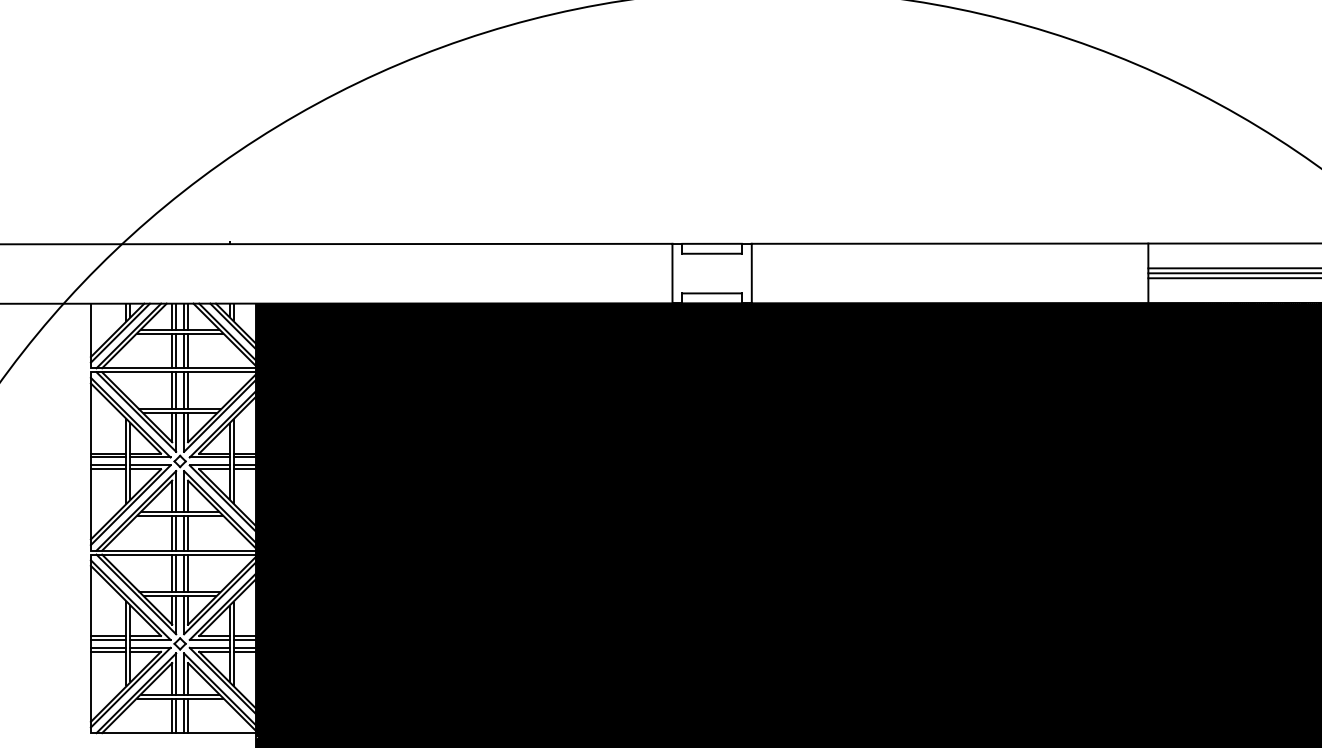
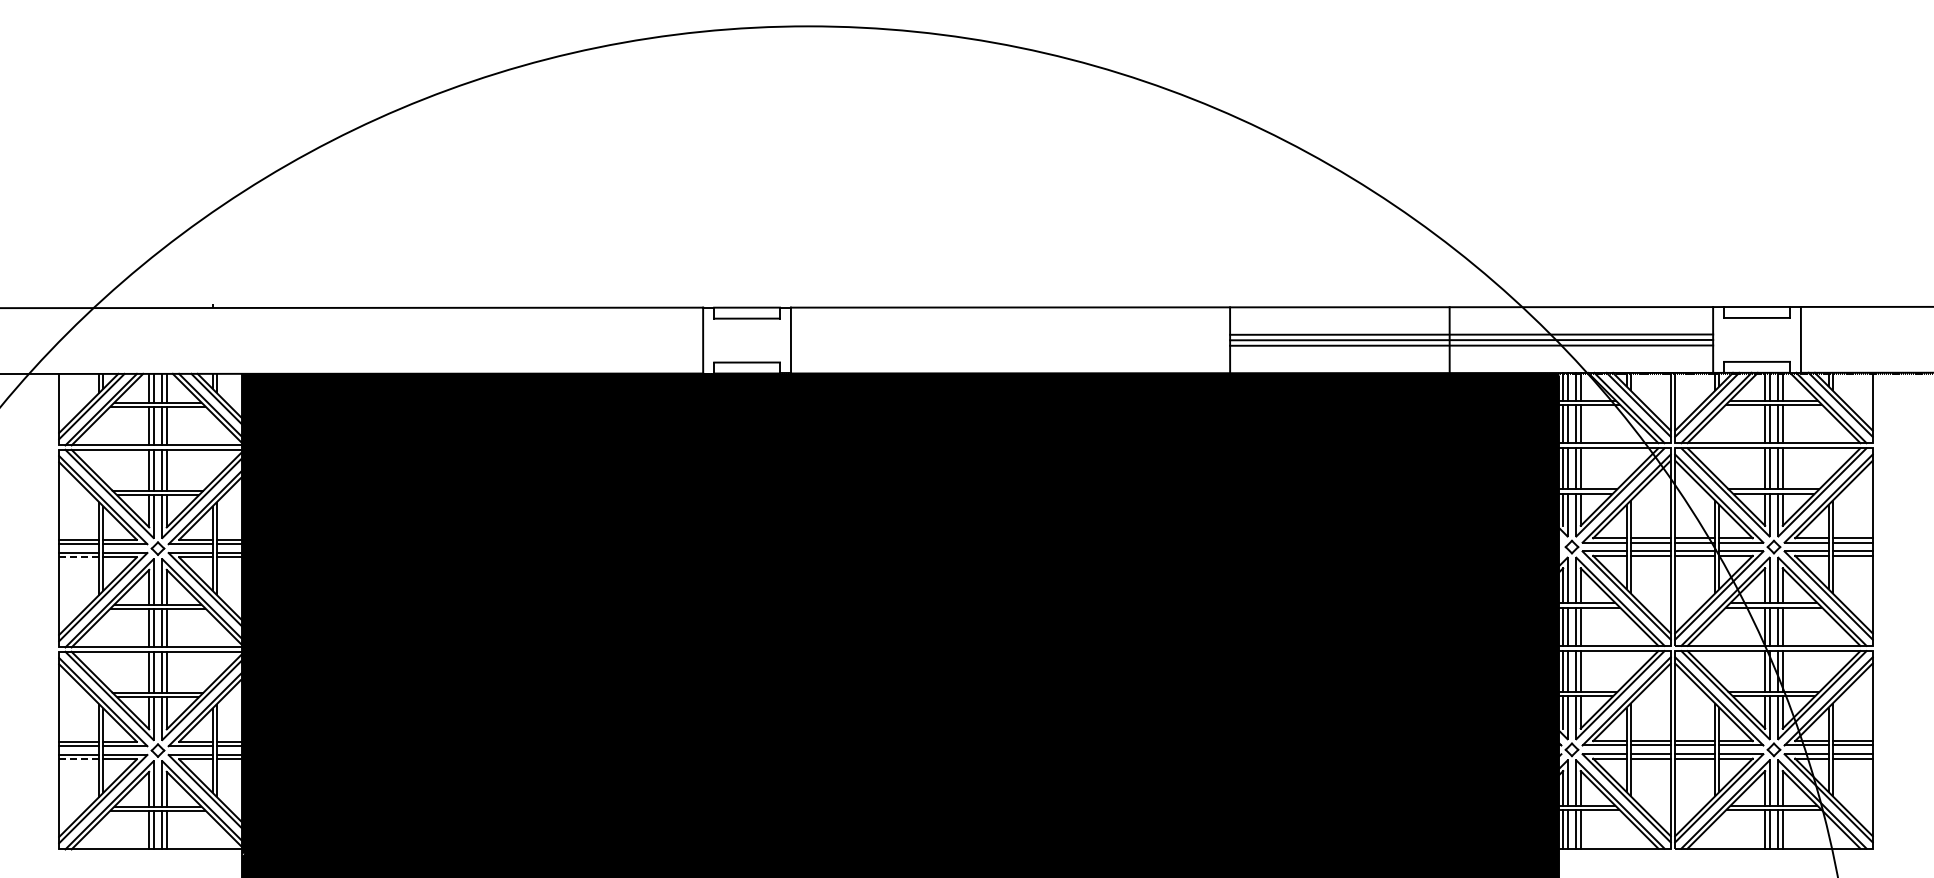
line: (108, 469) -> (78, 557), solid -> dashed
line: (108, 651) -> (78, 759), solid -> dashed

